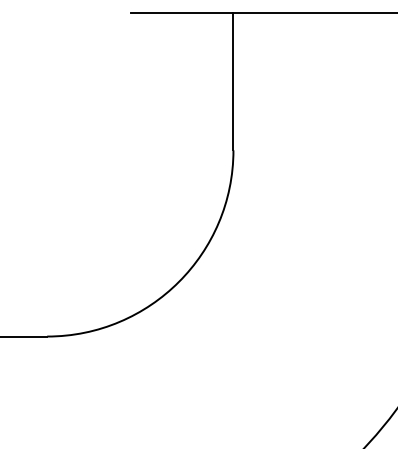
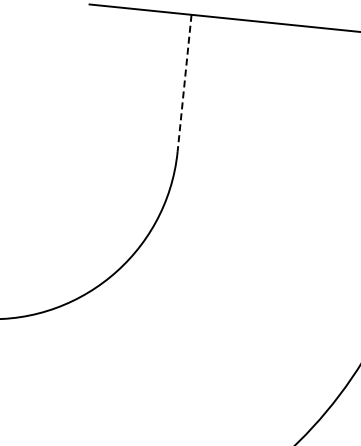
line: (233, 81) -> (184, 83), solid -> dashed

